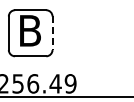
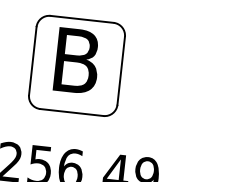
line: (52, 33) -> (121, 71), dashed -> solid

